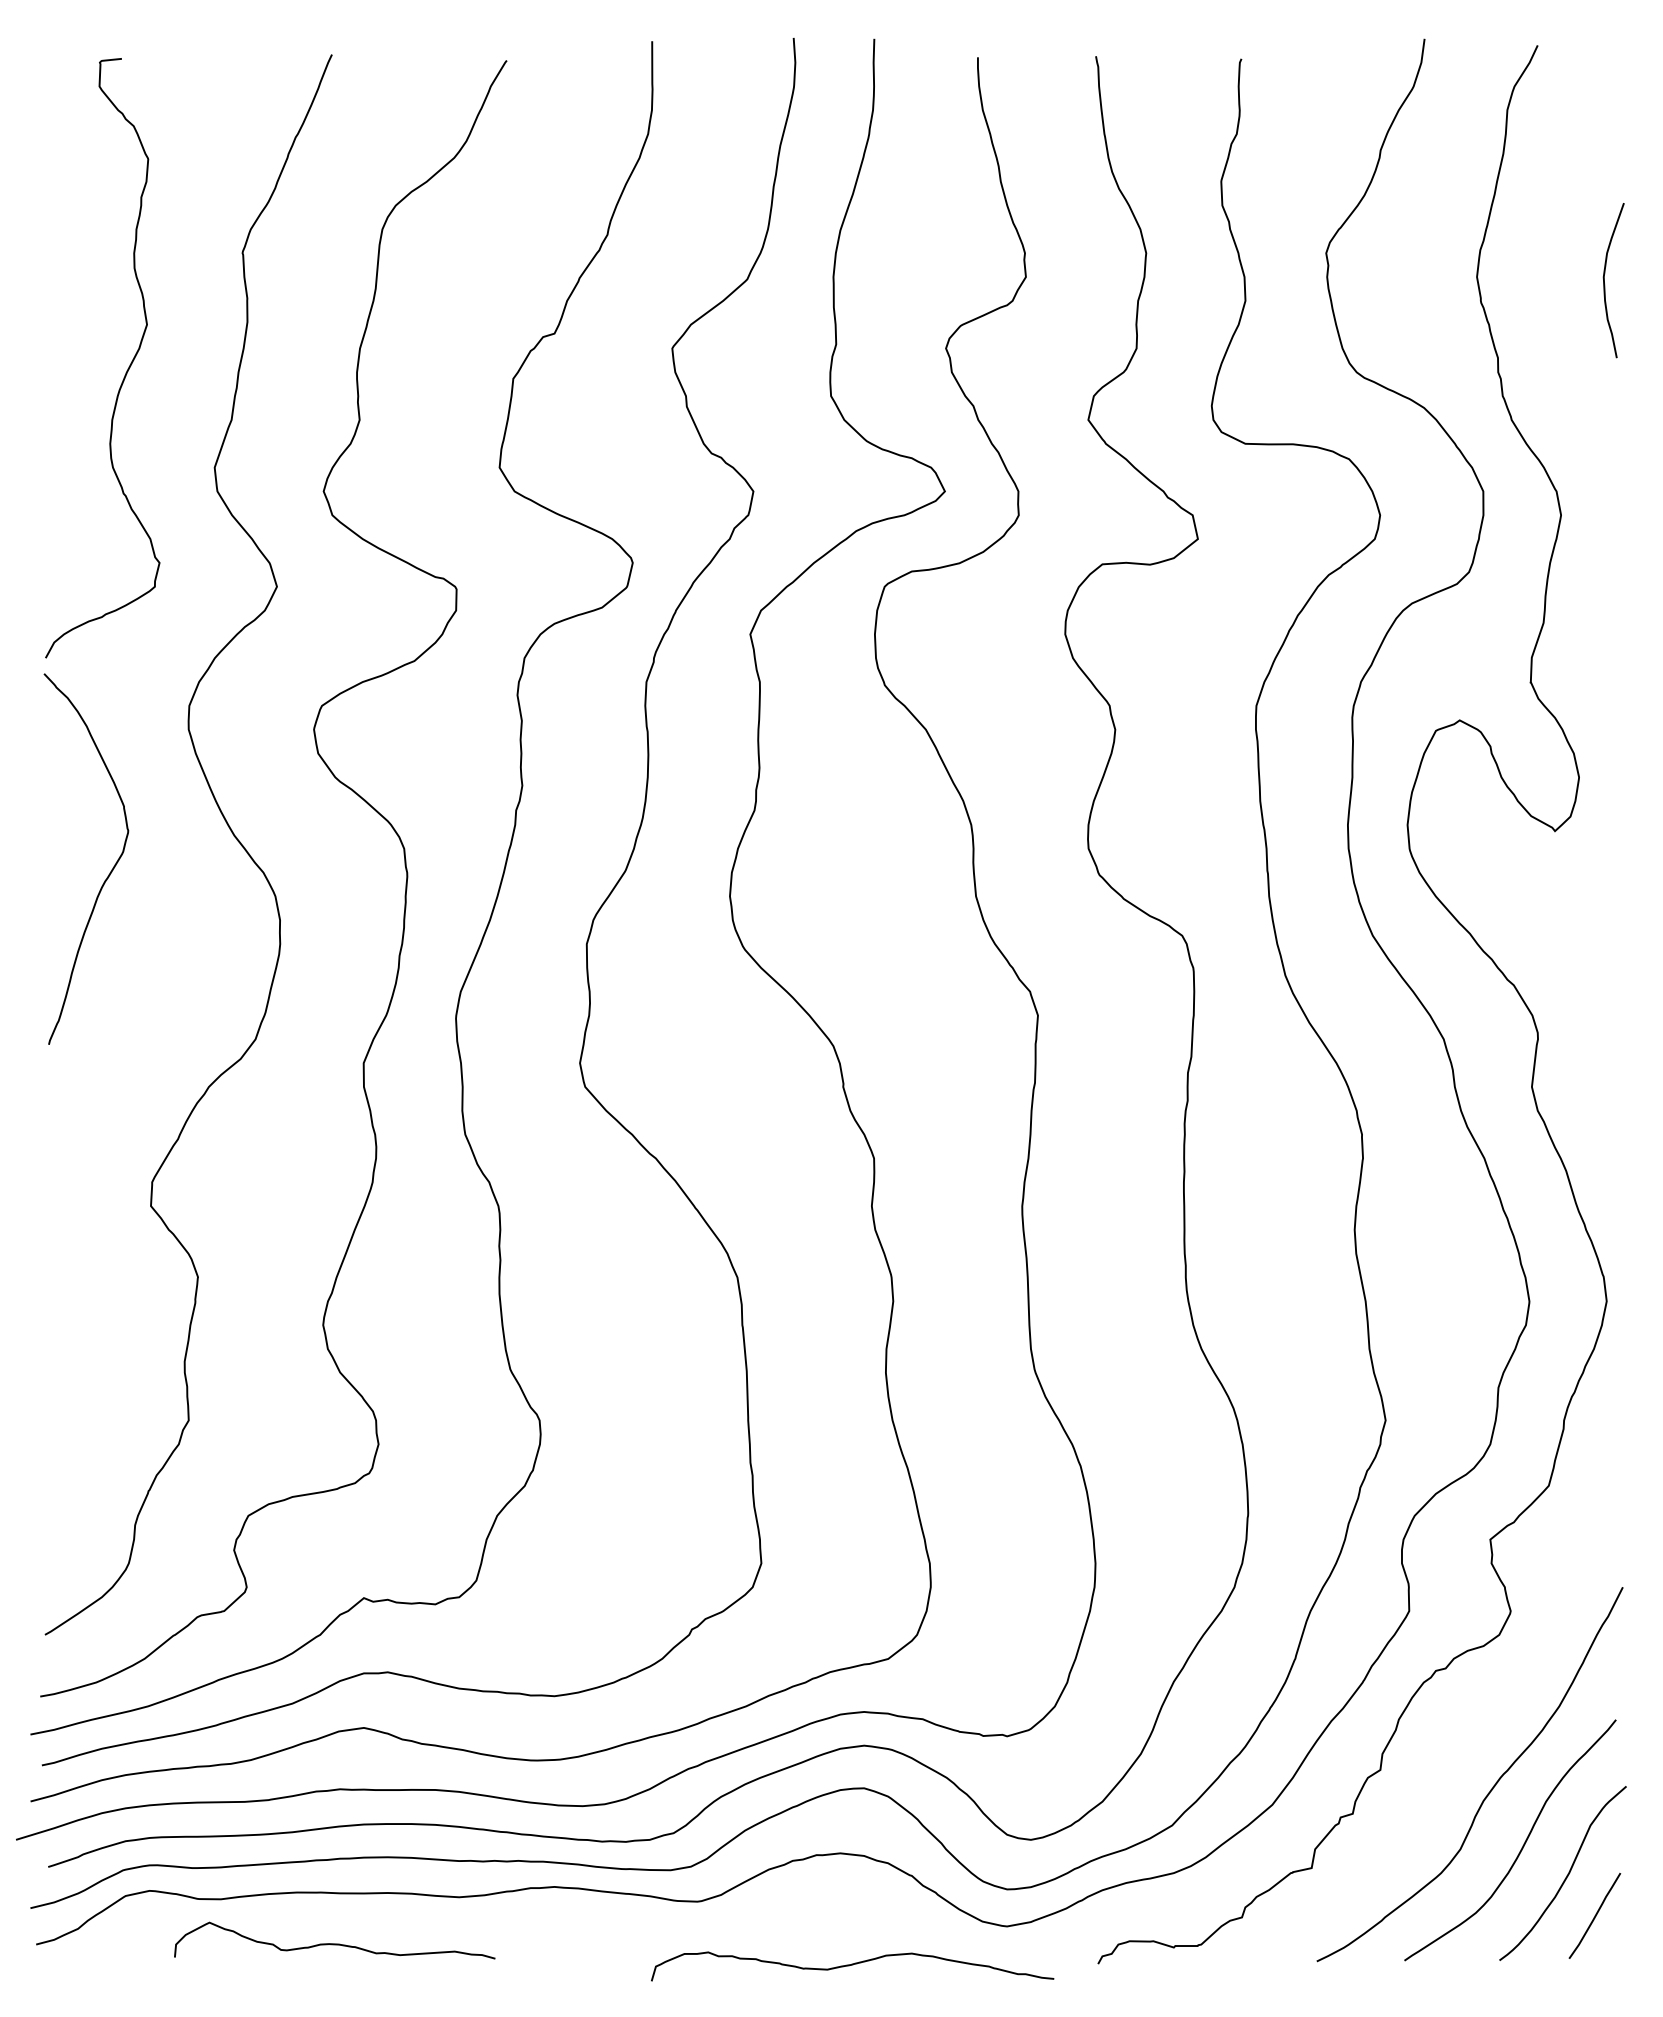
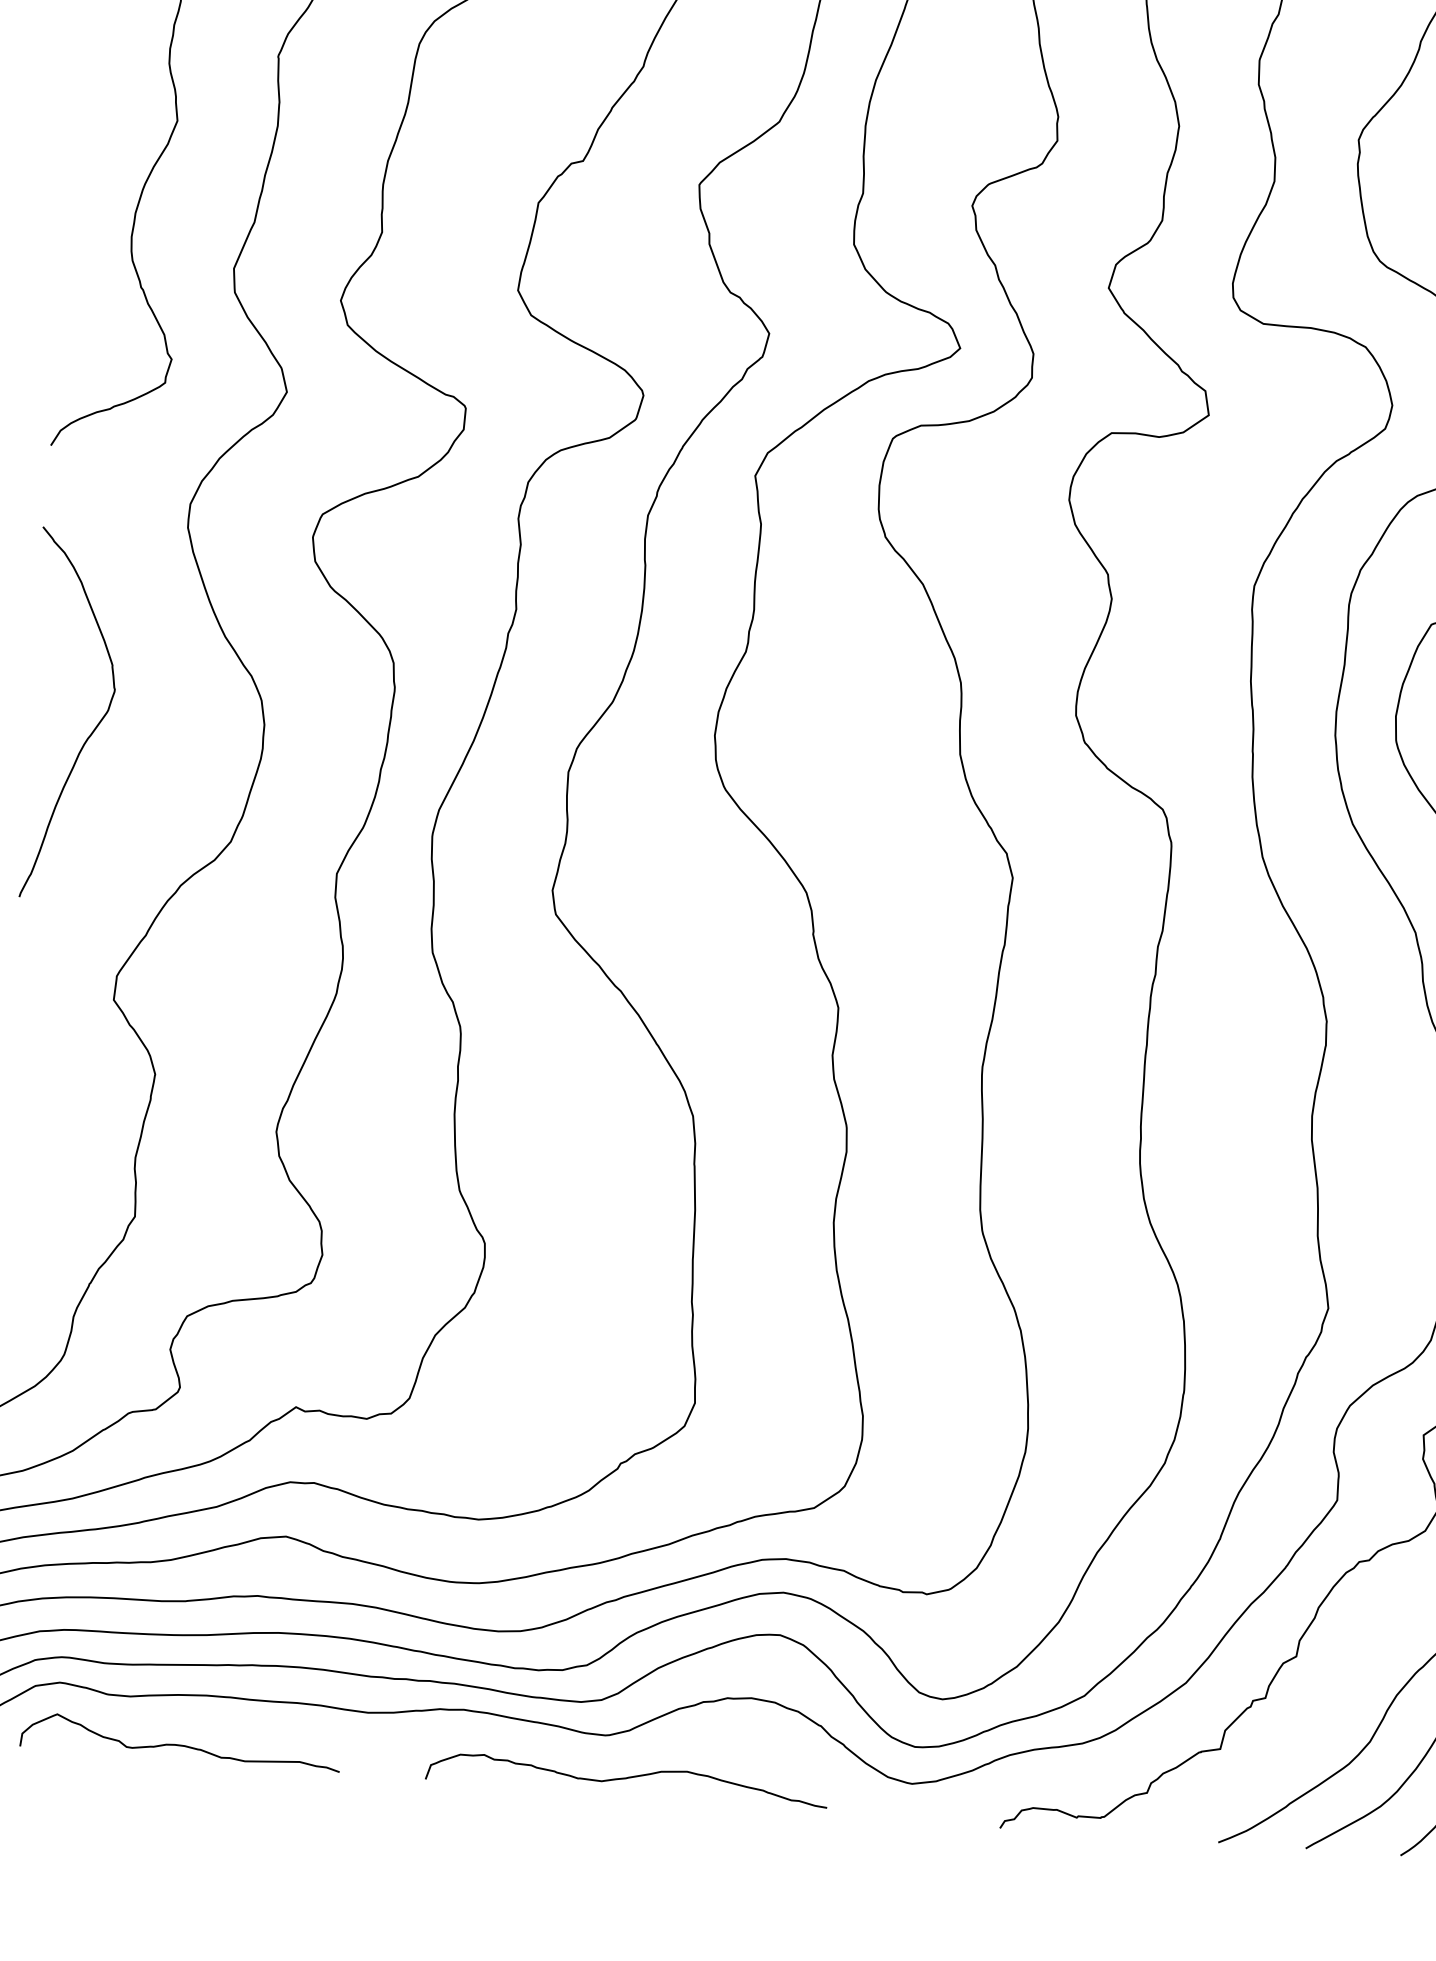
curve: (109, 872) -> (92, 729), moved
curve: (334, 1943) -> (180, 1744), moved
curve: (852, 1965) -> (627, 1779), moved

